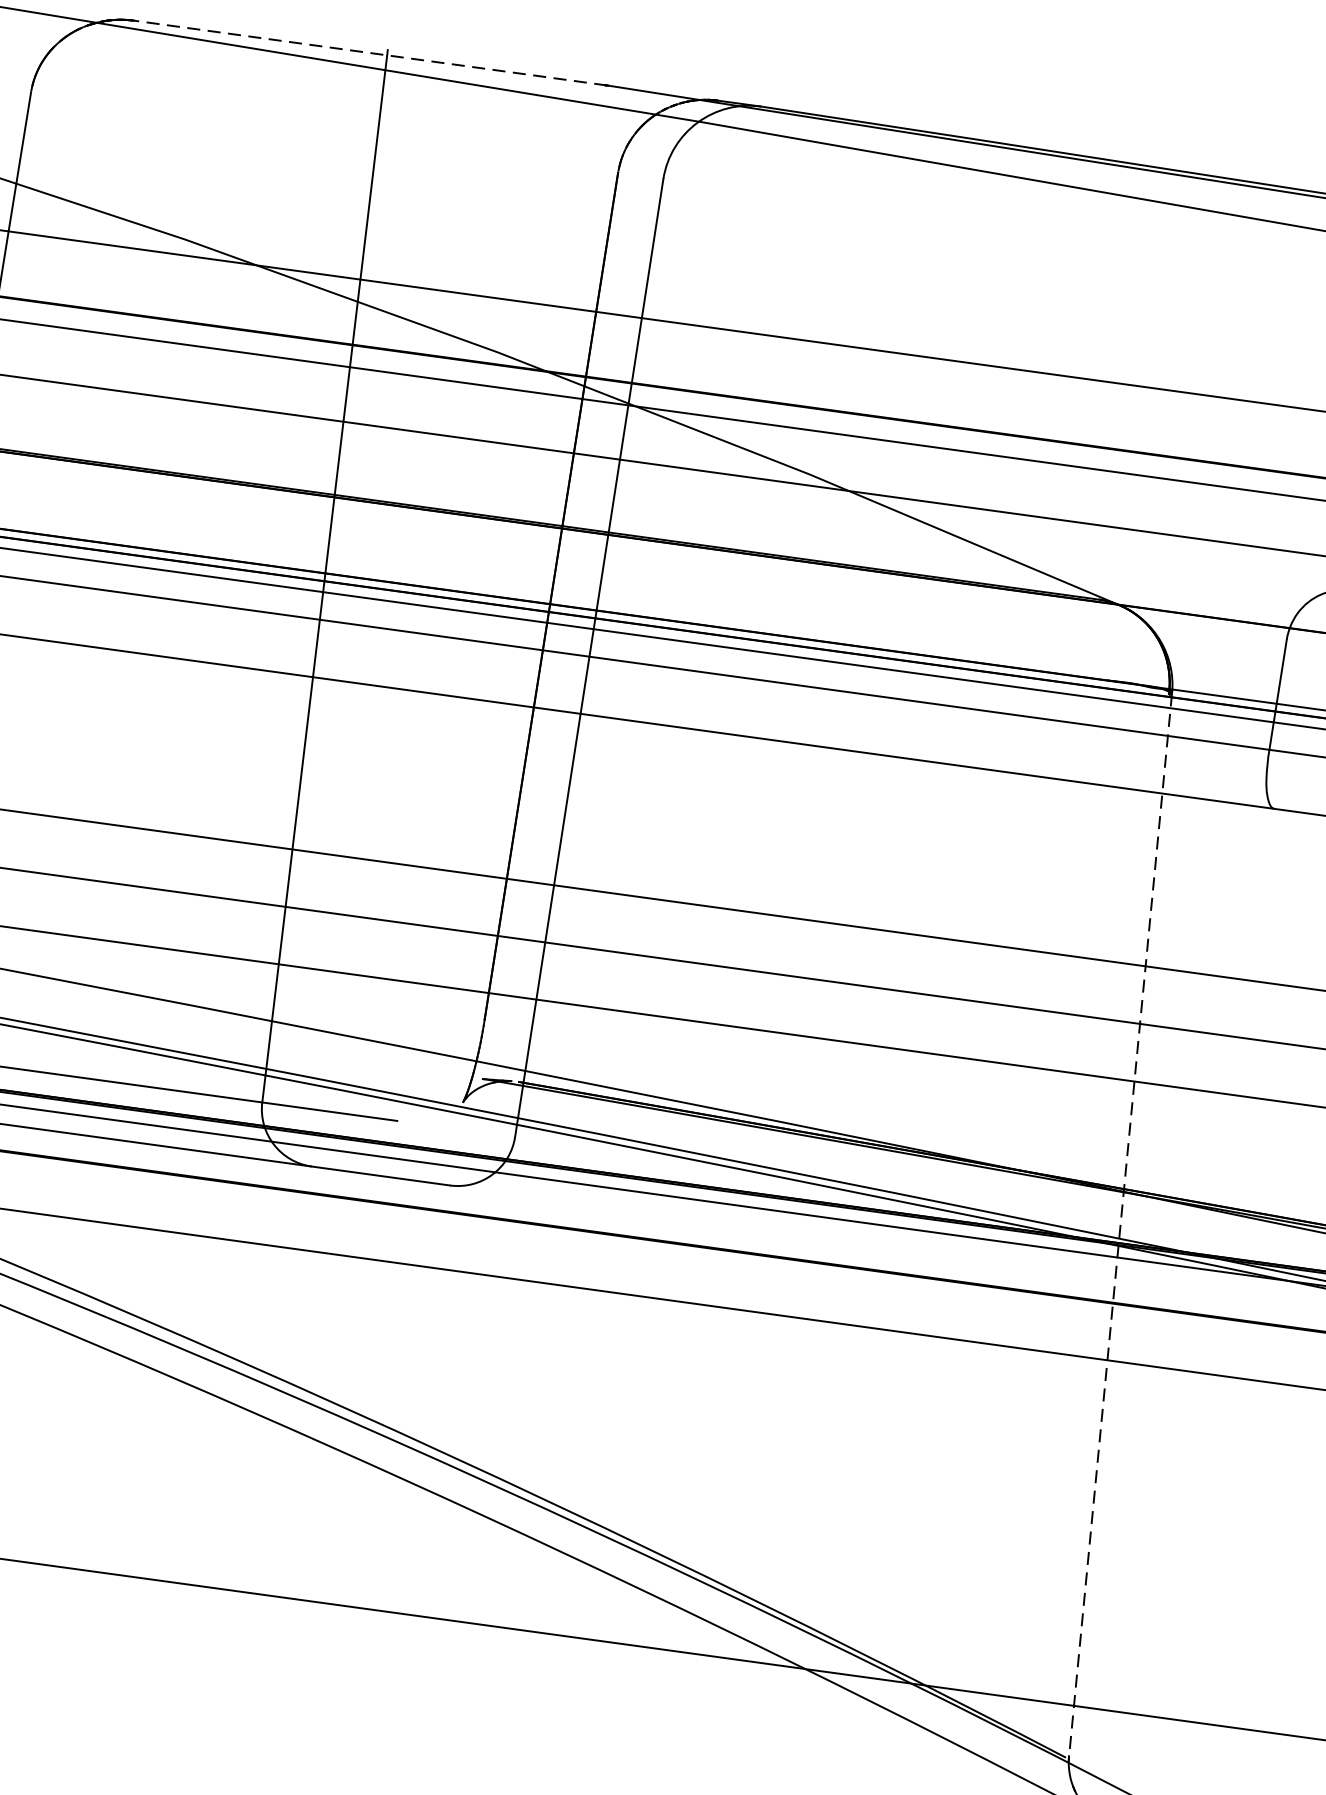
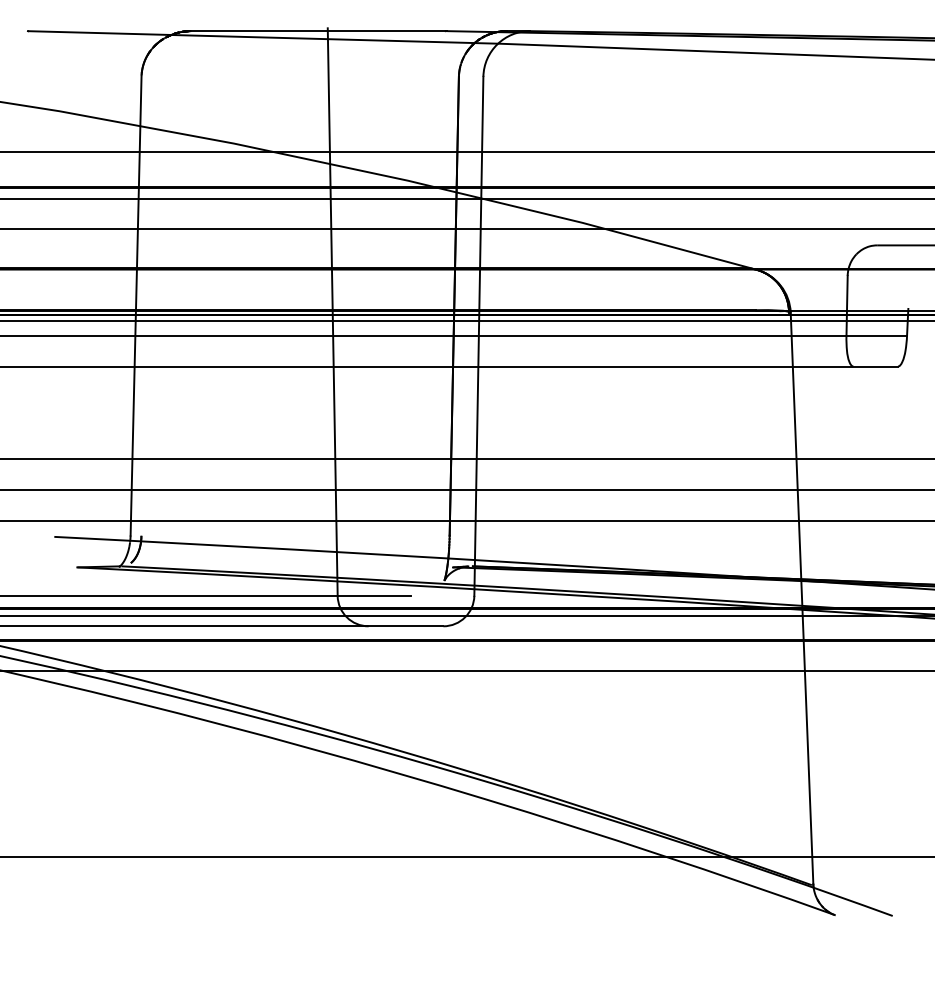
line: (371, 53) -> (319, 31), dashed -> solid
line: (1121, 1225) -> (802, 598), dashed -> solid

